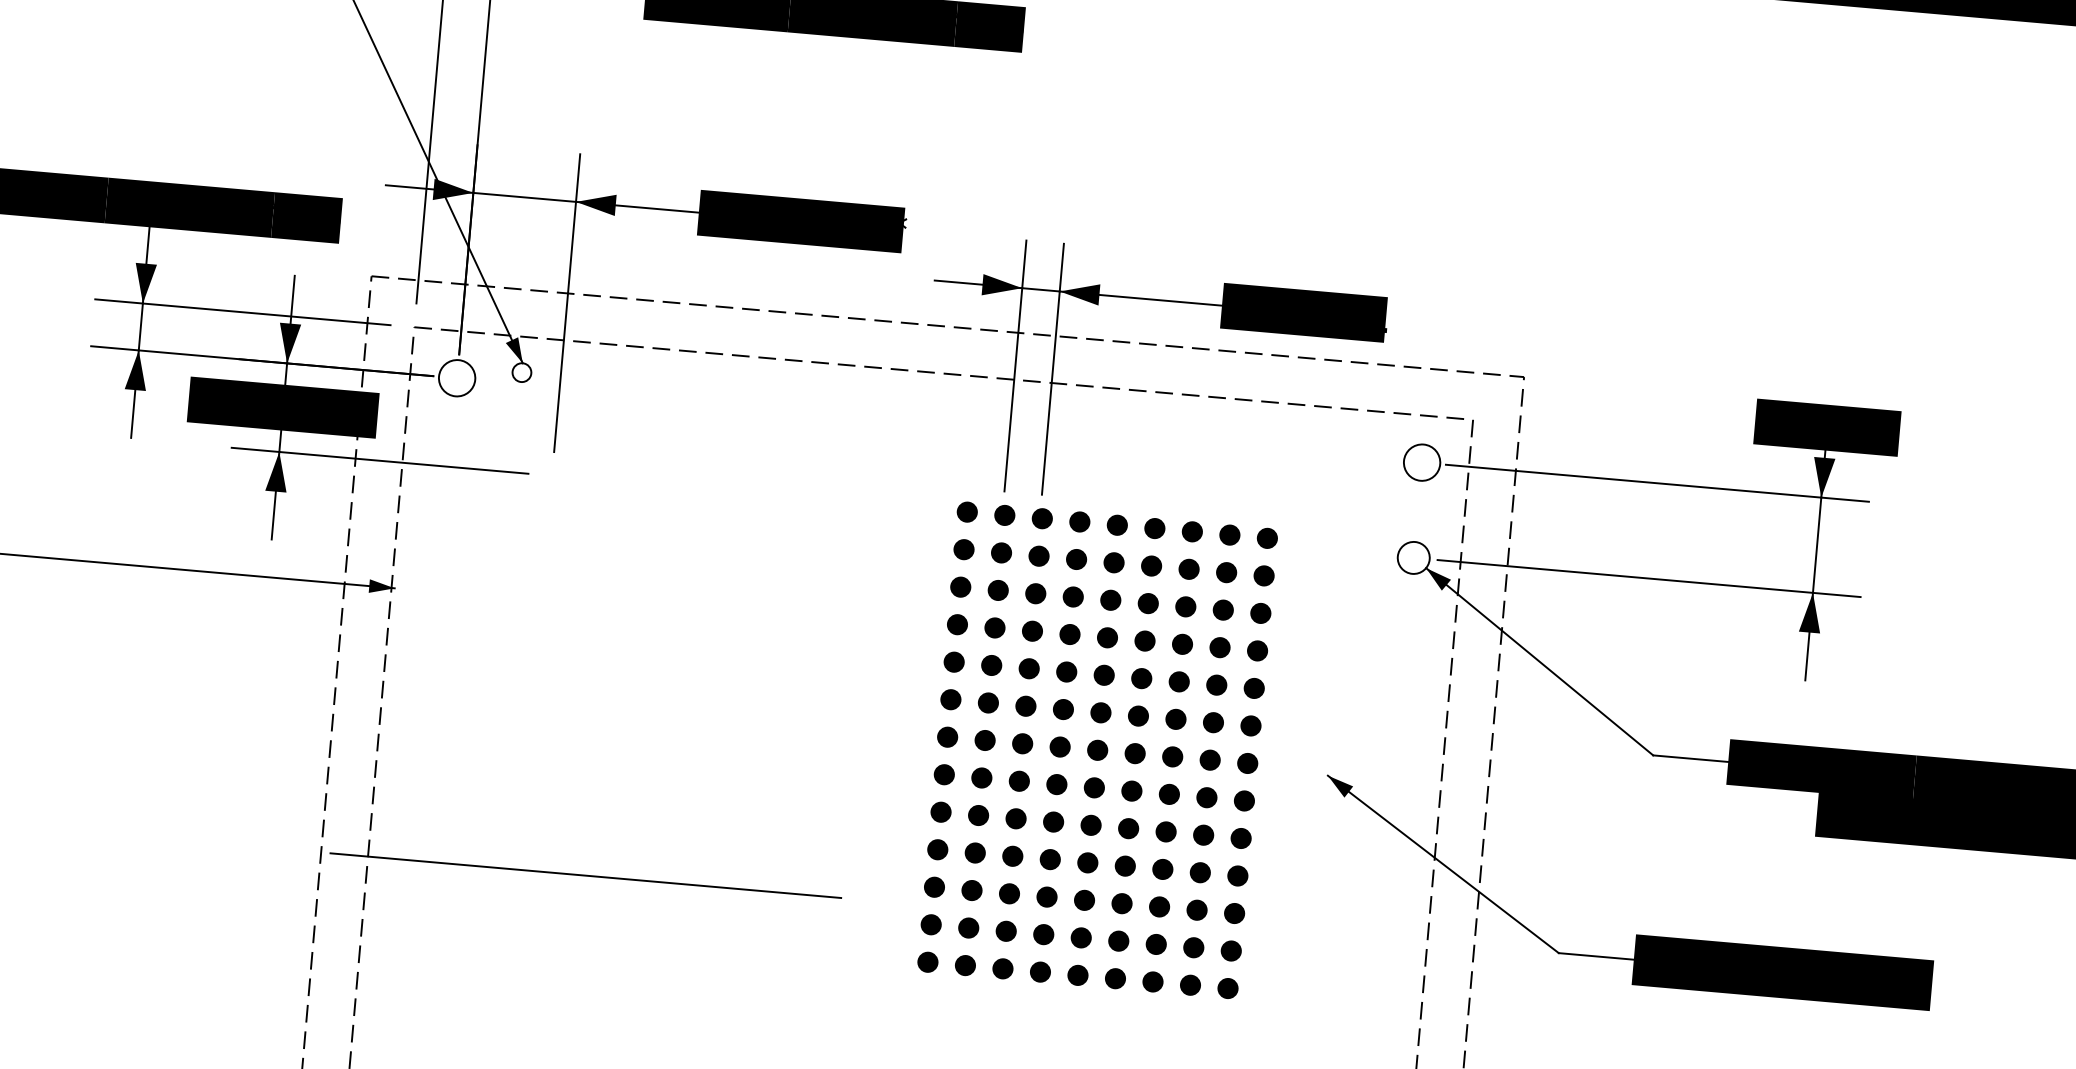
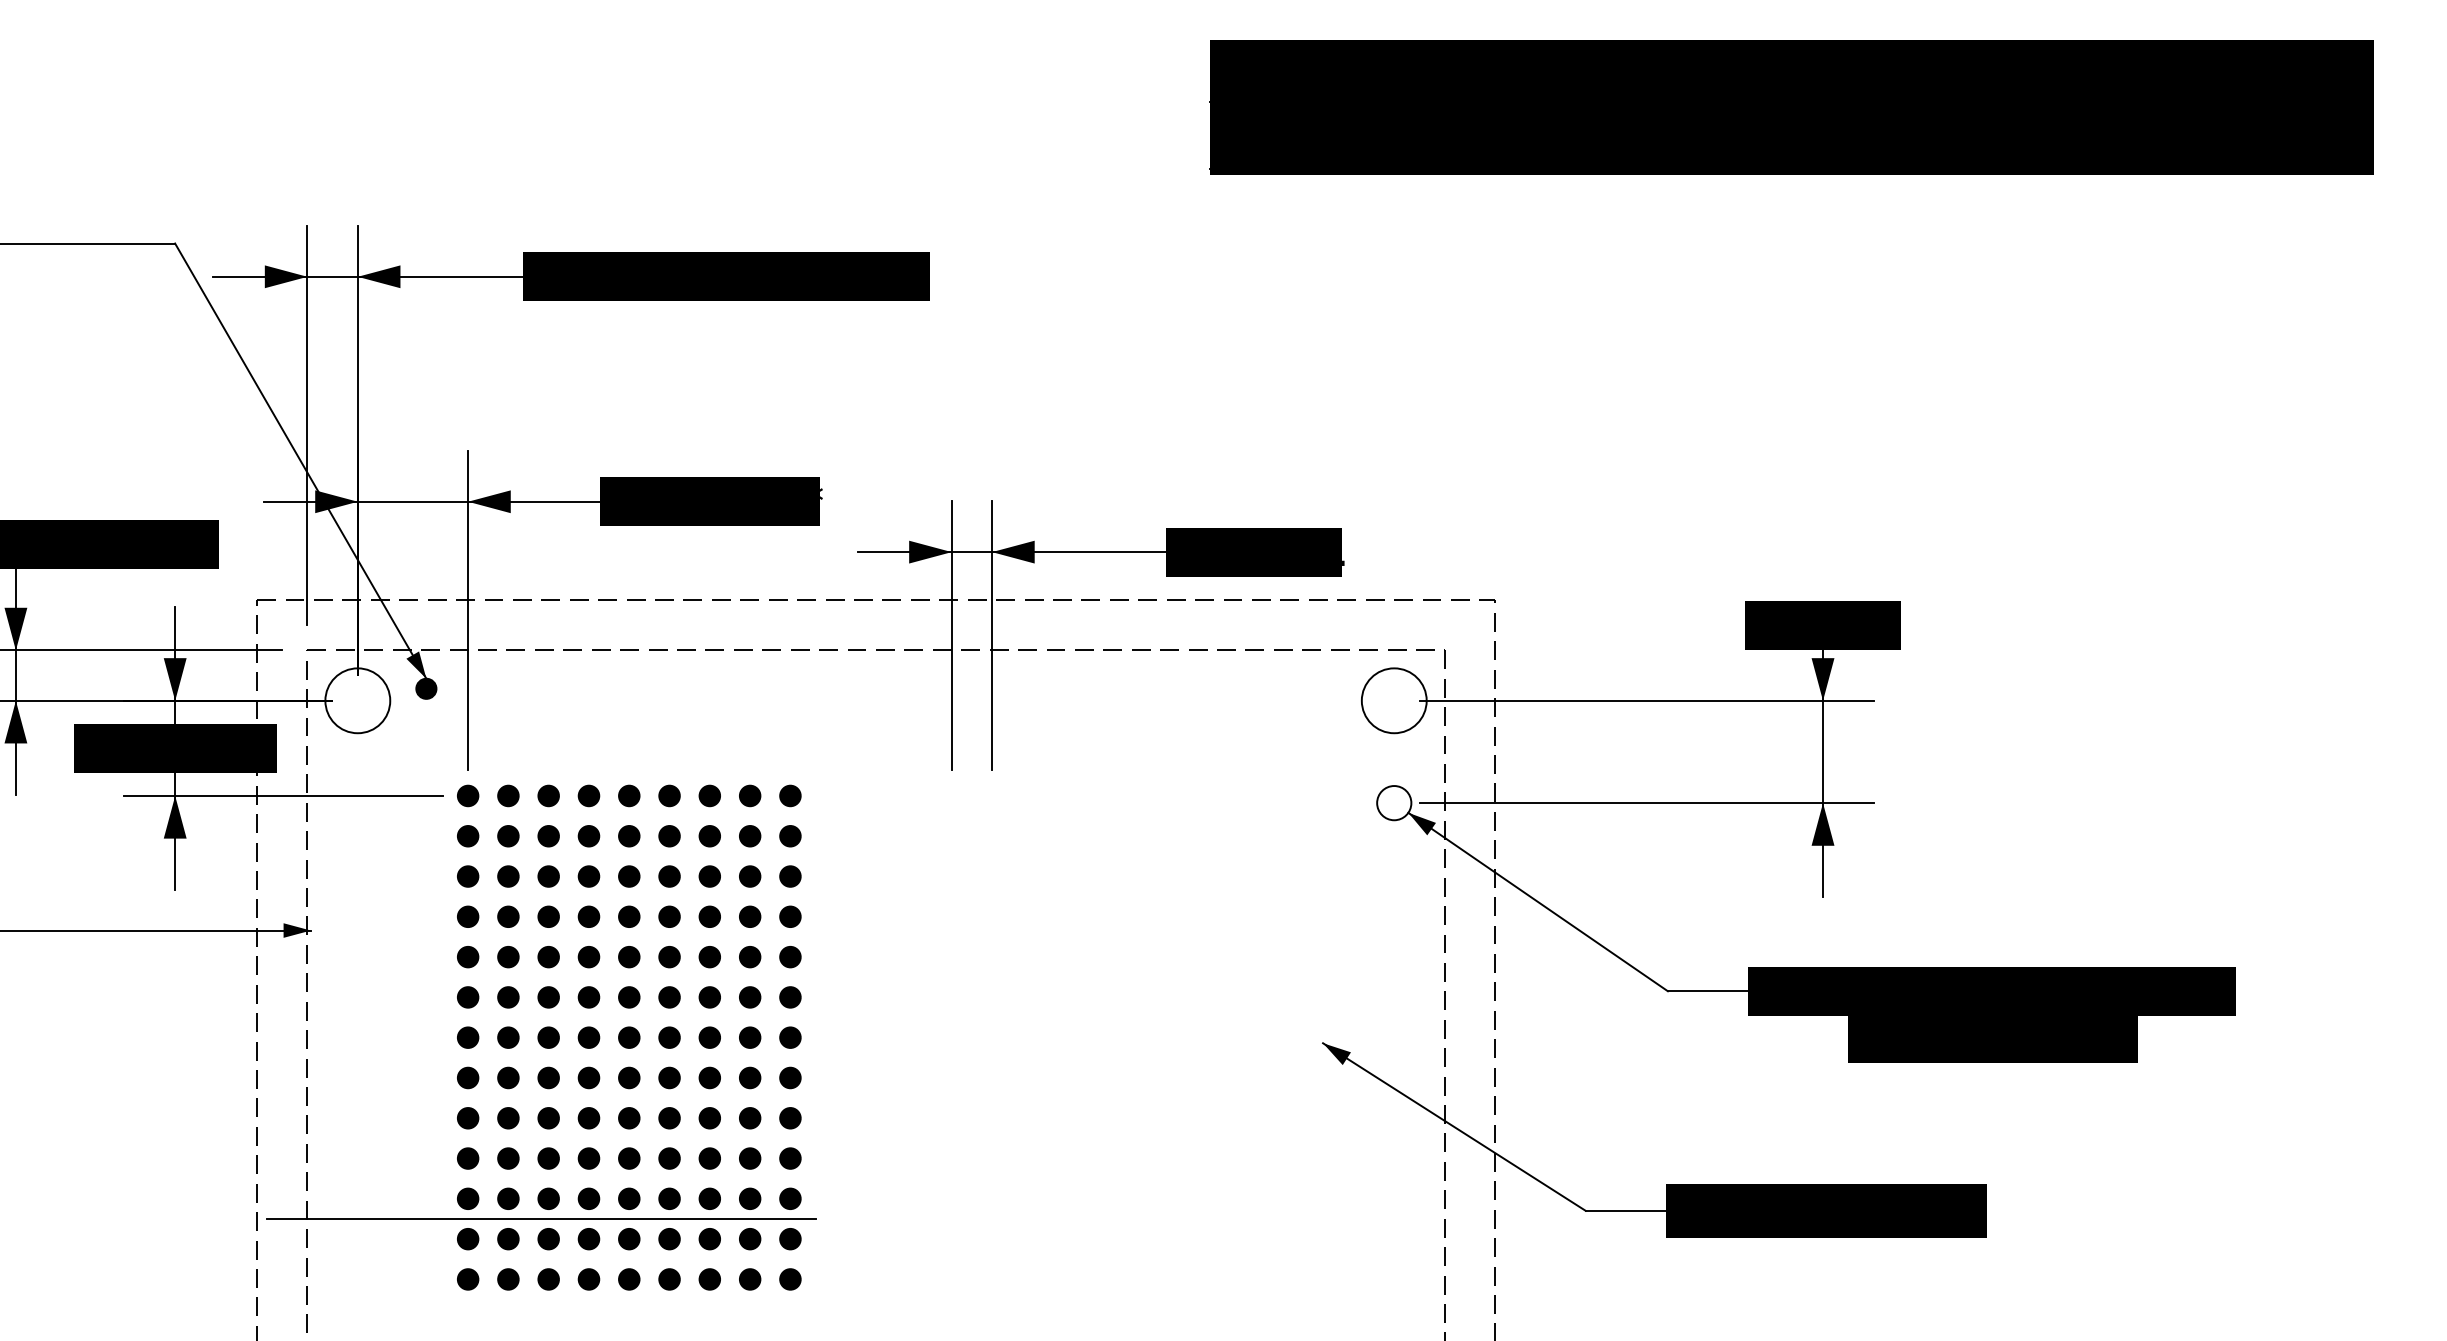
fill: (522, 372) -> (426, 688), added
circle: (456, 377) -> (357, 700), size x1.67
circle: (1421, 462) -> (1393, 700), size x1.67
part: (1097, 750) -> (629, 1037), moved

